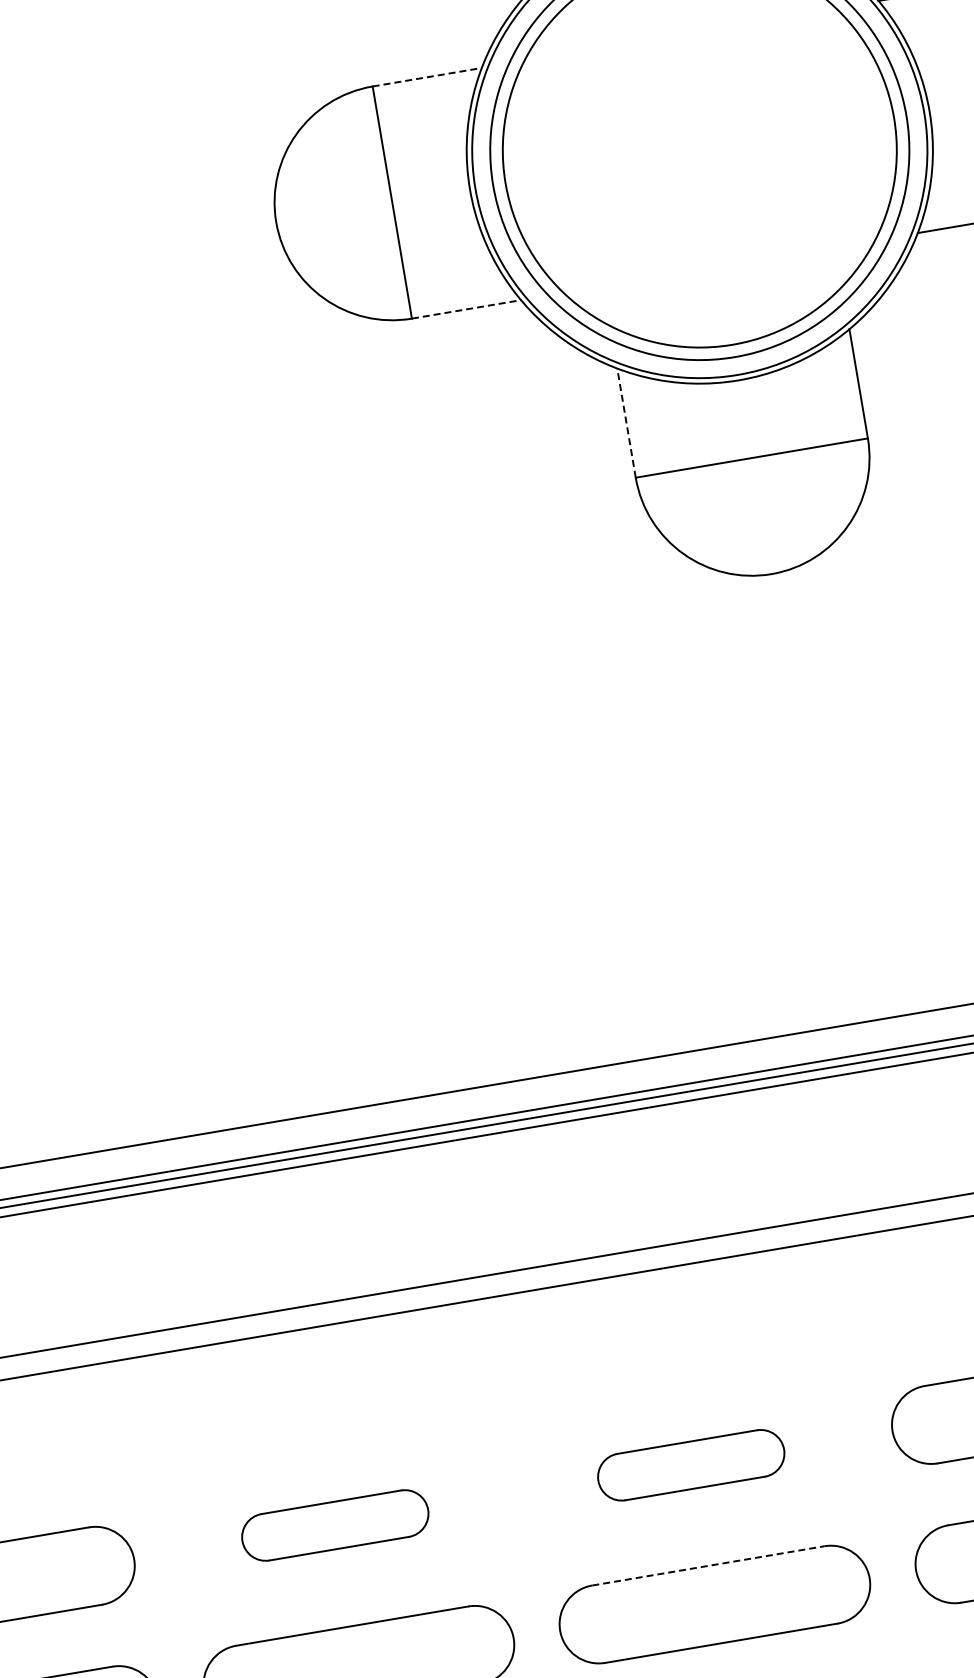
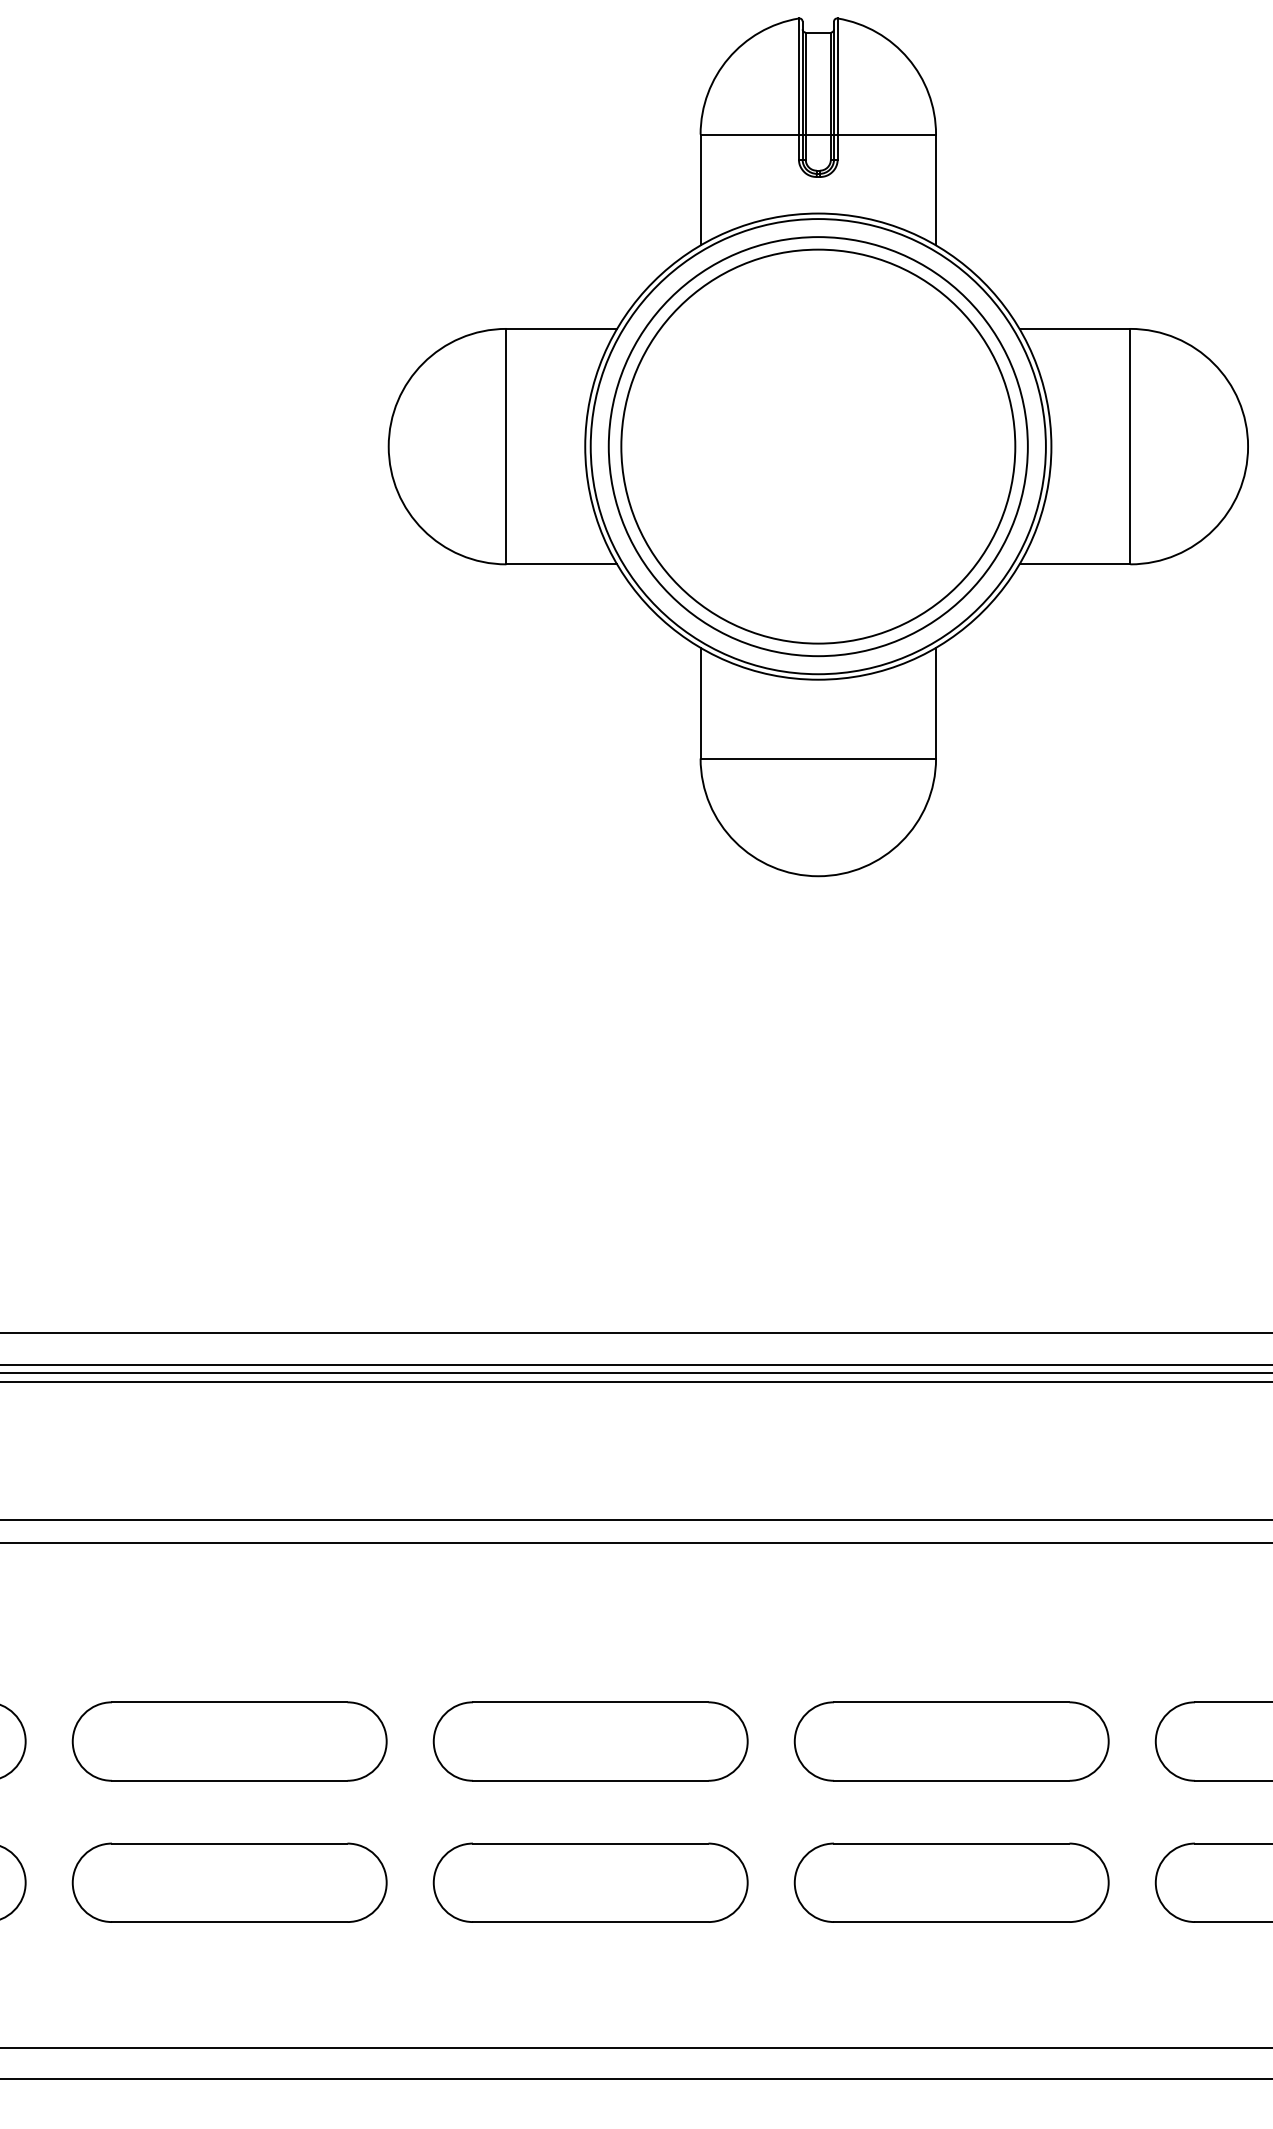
line: (427, 76) -> (562, 328), dashed -> solid
line: (467, 309) -> (562, 564), dashed -> solid
line: (626, 422) -> (700, 702), dashed -> solid
part: (691, 1465) -> (590, 1741), size x1.67
part: (335, 1525) -> (229, 1741), size x1.67
line: (708, 1565) -> (590, 1843), dashed -> solid

